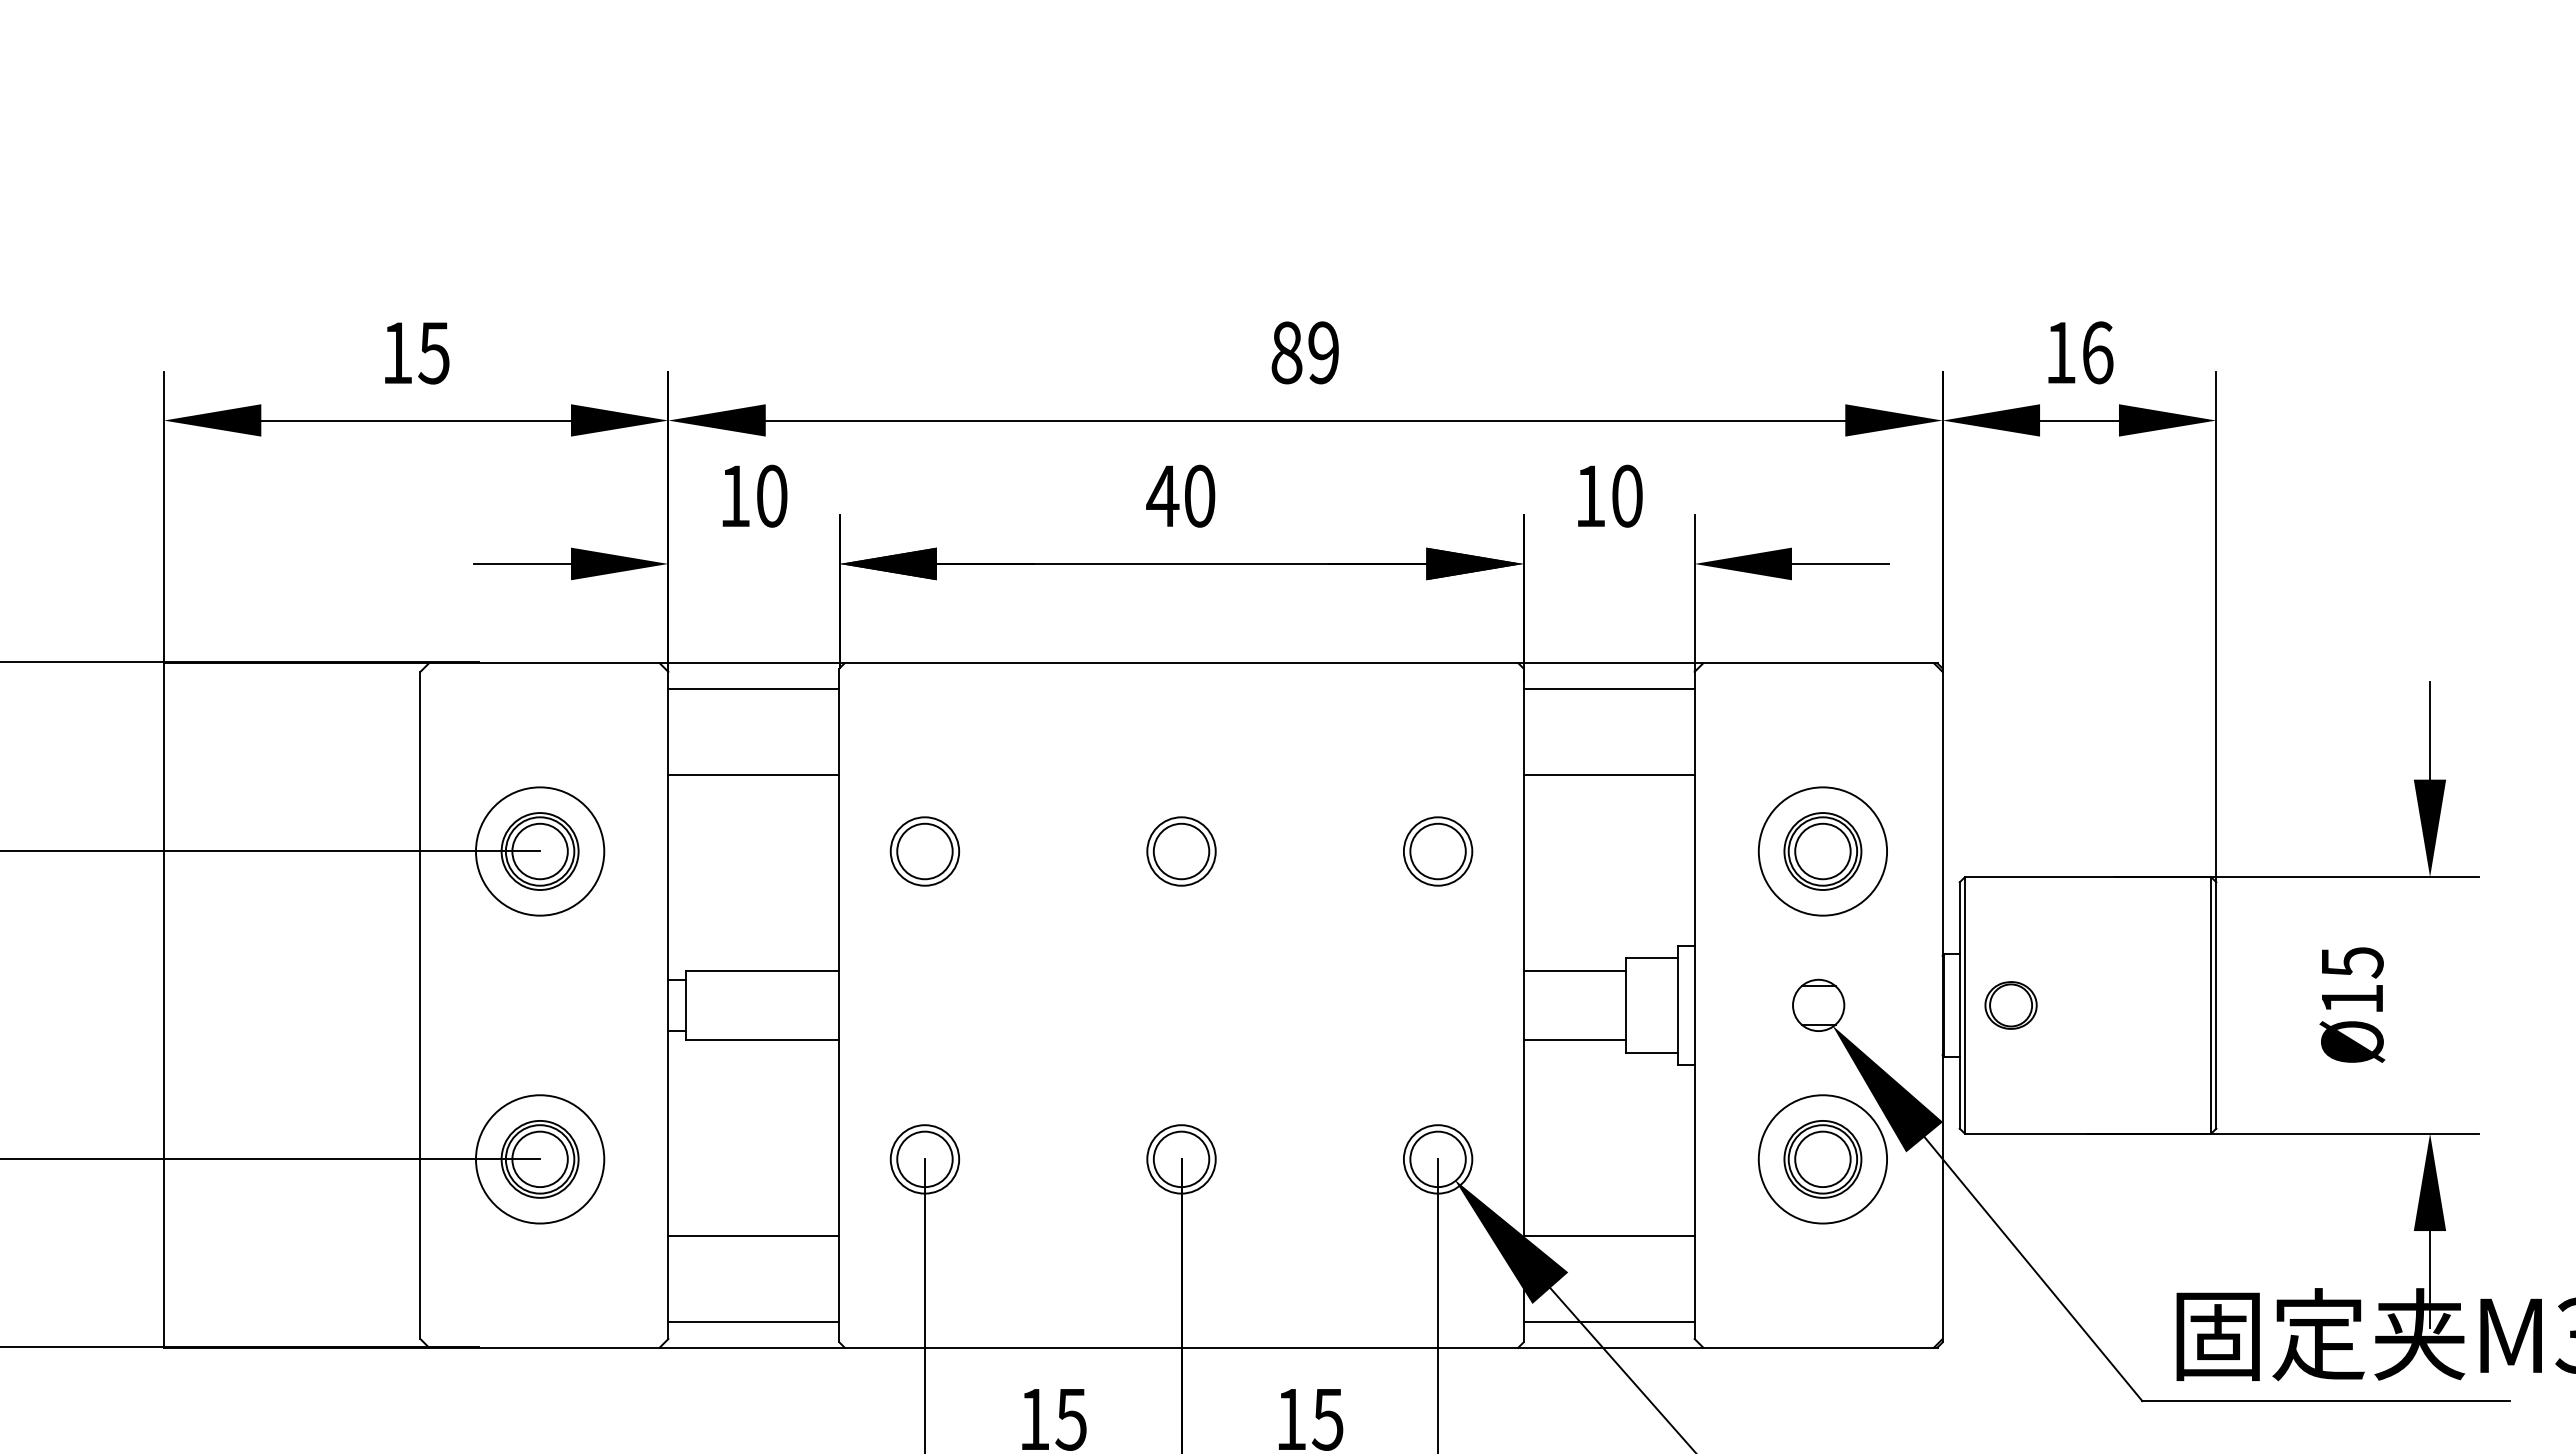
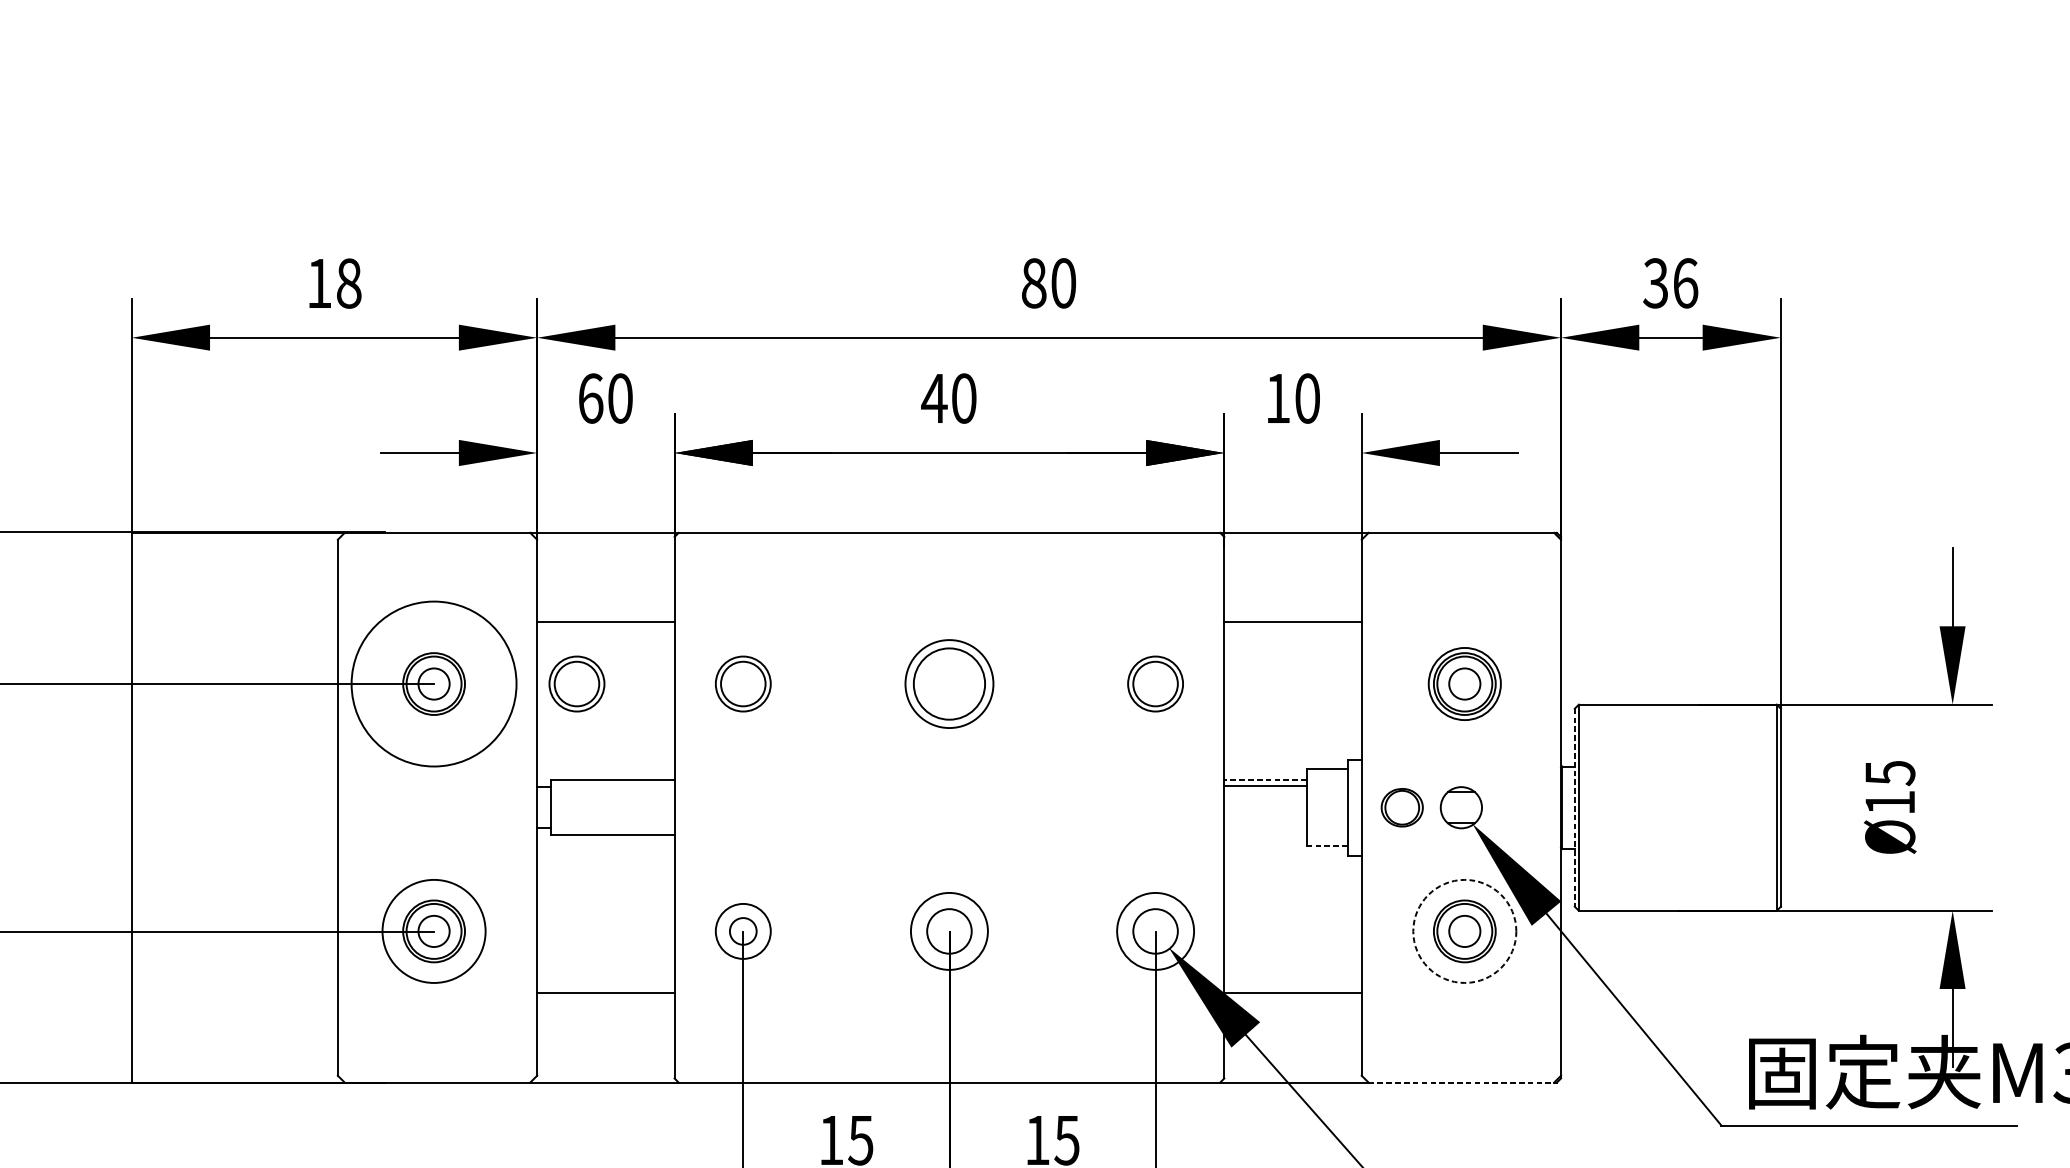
text: (433, 352) -> (348, 283), 15 -> 18
text: (1323, 352) -> (1063, 283), 89 -> 80
text: (2059, 352) -> (1654, 283), 16 -> 36
text: (735, 495) -> (591, 397), 10 -> 60
line: (753, 689) -> (605, 553), removed
line: (1608, 689) -> (1292, 553), removed
circle: (539, 851) -> (433, 684), size x0.7
circle: (539, 851) -> (433, 684), size x1.6
part: (717, 851) -> (576, 684), added
part: (1181, 851) -> (949, 684), size x1.6
circle: (1822, 851) -> (1464, 684), size x0.7
circle: (1822, 851) -> (1464, 684), size x0.7
line: (1574, 971) -> (1265, 780), solid -> dashed
line: (1959, 1005) -> (1574, 807), solid -> dashed
part: (2010, 1005) -> (1401, 807), moved
line: (1574, 1039) -> (1265, 786), moved
line: (1651, 1053) -> (1327, 846), solid -> dashed
circle: (539, 1159) -> (433, 931), size x0.7
circle: (924, 1159) -> (742, 931), size x0.6
circle: (1181, 1159) -> (949, 931), size x1.4
circle: (1437, 1159) -> (1155, 931), size x1.4
circle: (1822, 1159) -> (1464, 931), size x0.7
circle: (1822, 1159) -> (1464, 931), solid -> dashed
line: (753, 1321) -> (605, 1061), removed
line: (1608, 1321) -> (1292, 1061), removed
line: (1819, 1347) -> (1462, 1082), solid -> dashed

